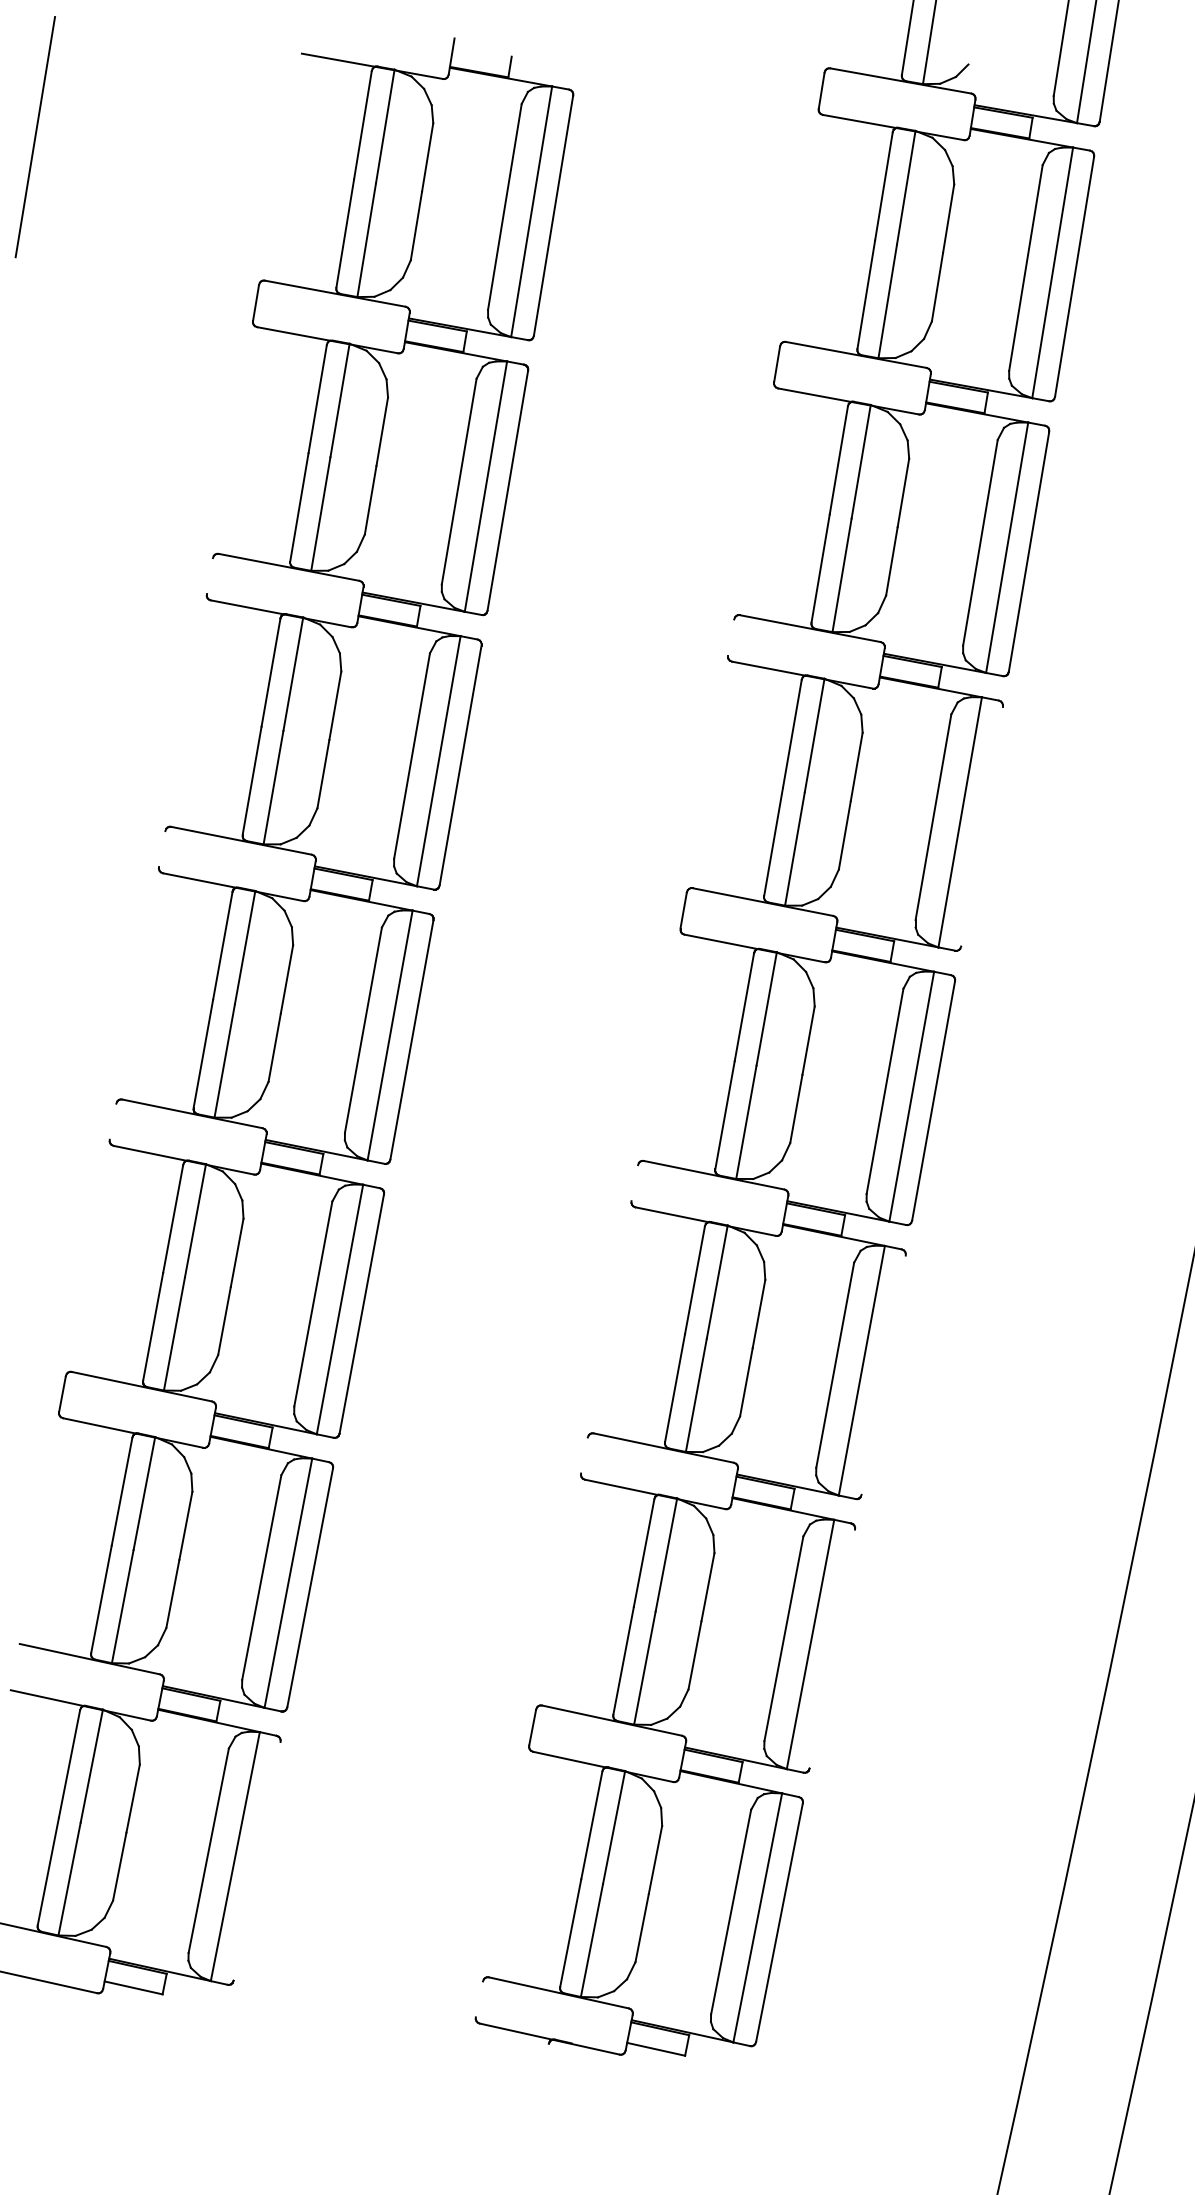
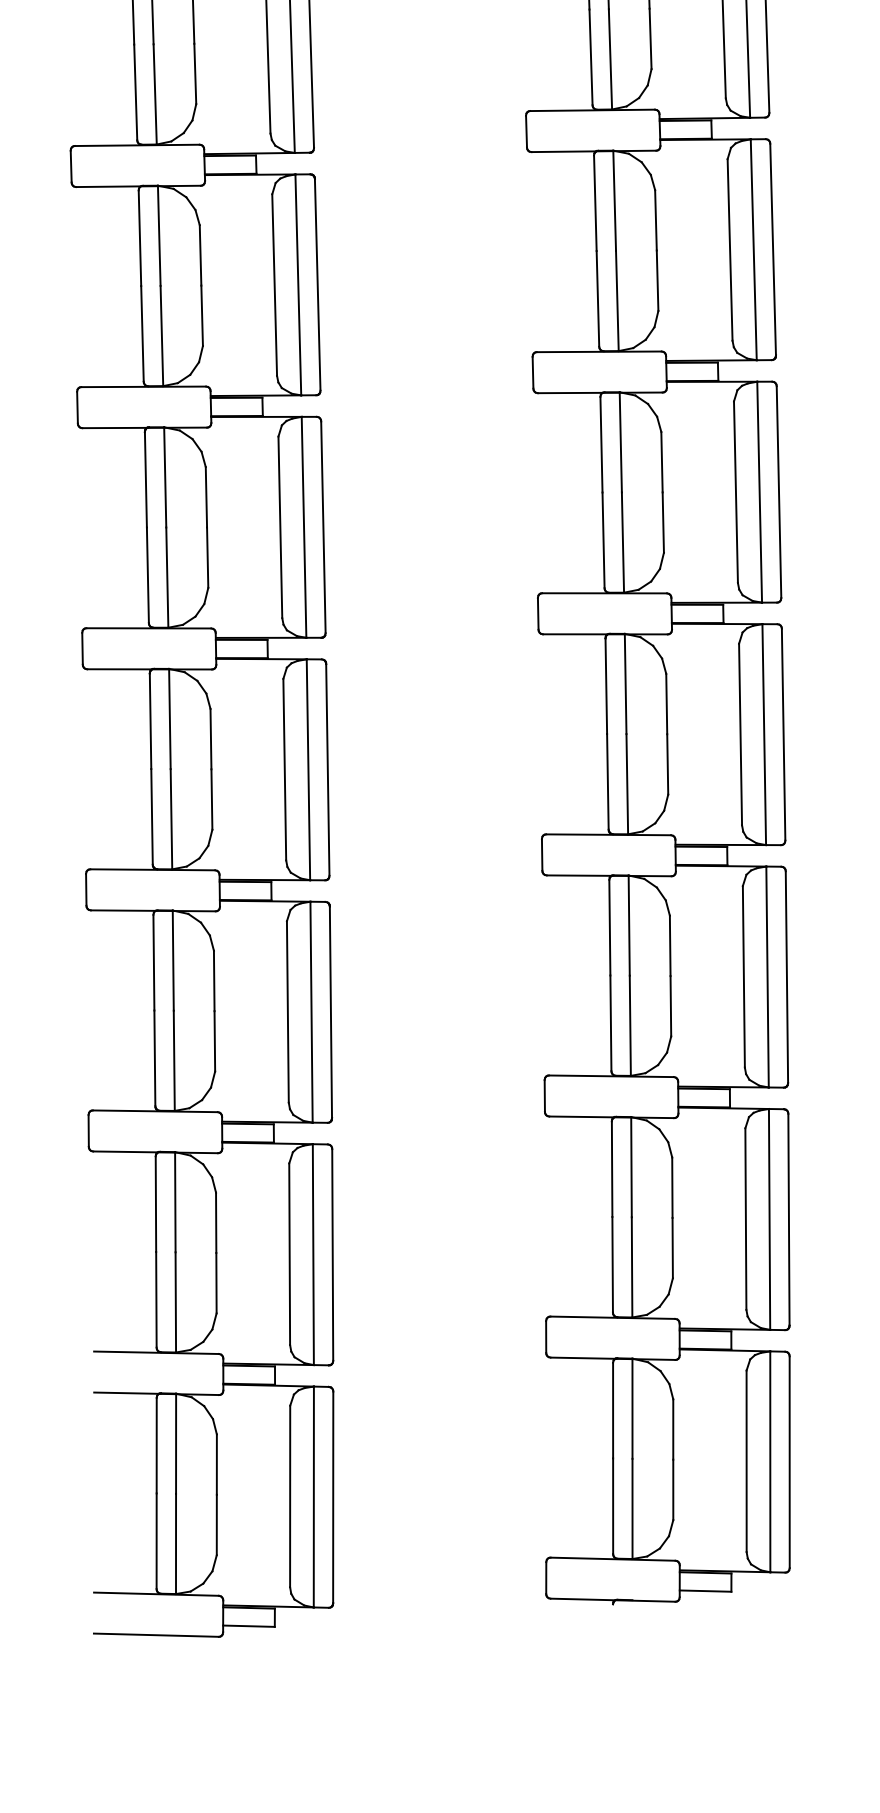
line: (209, 576) -> (77, 407), added
line: (731, 637) -> (533, 372), added
line: (981, 826) -> (778, 492), added
line: (161, 849) -> (82, 649), added
line: (112, 1121) -> (85, 889), added
line: (634, 1183) -> (541, 855), added
line: (883, 1374) -> (786, 976), added
line: (584, 1455) -> (544, 1095), added
line: (832, 1648) -> (789, 1219), added
line: (256, 1861) -> (332, 1497), added
line: (479, 1999) -> (546, 1578), added

